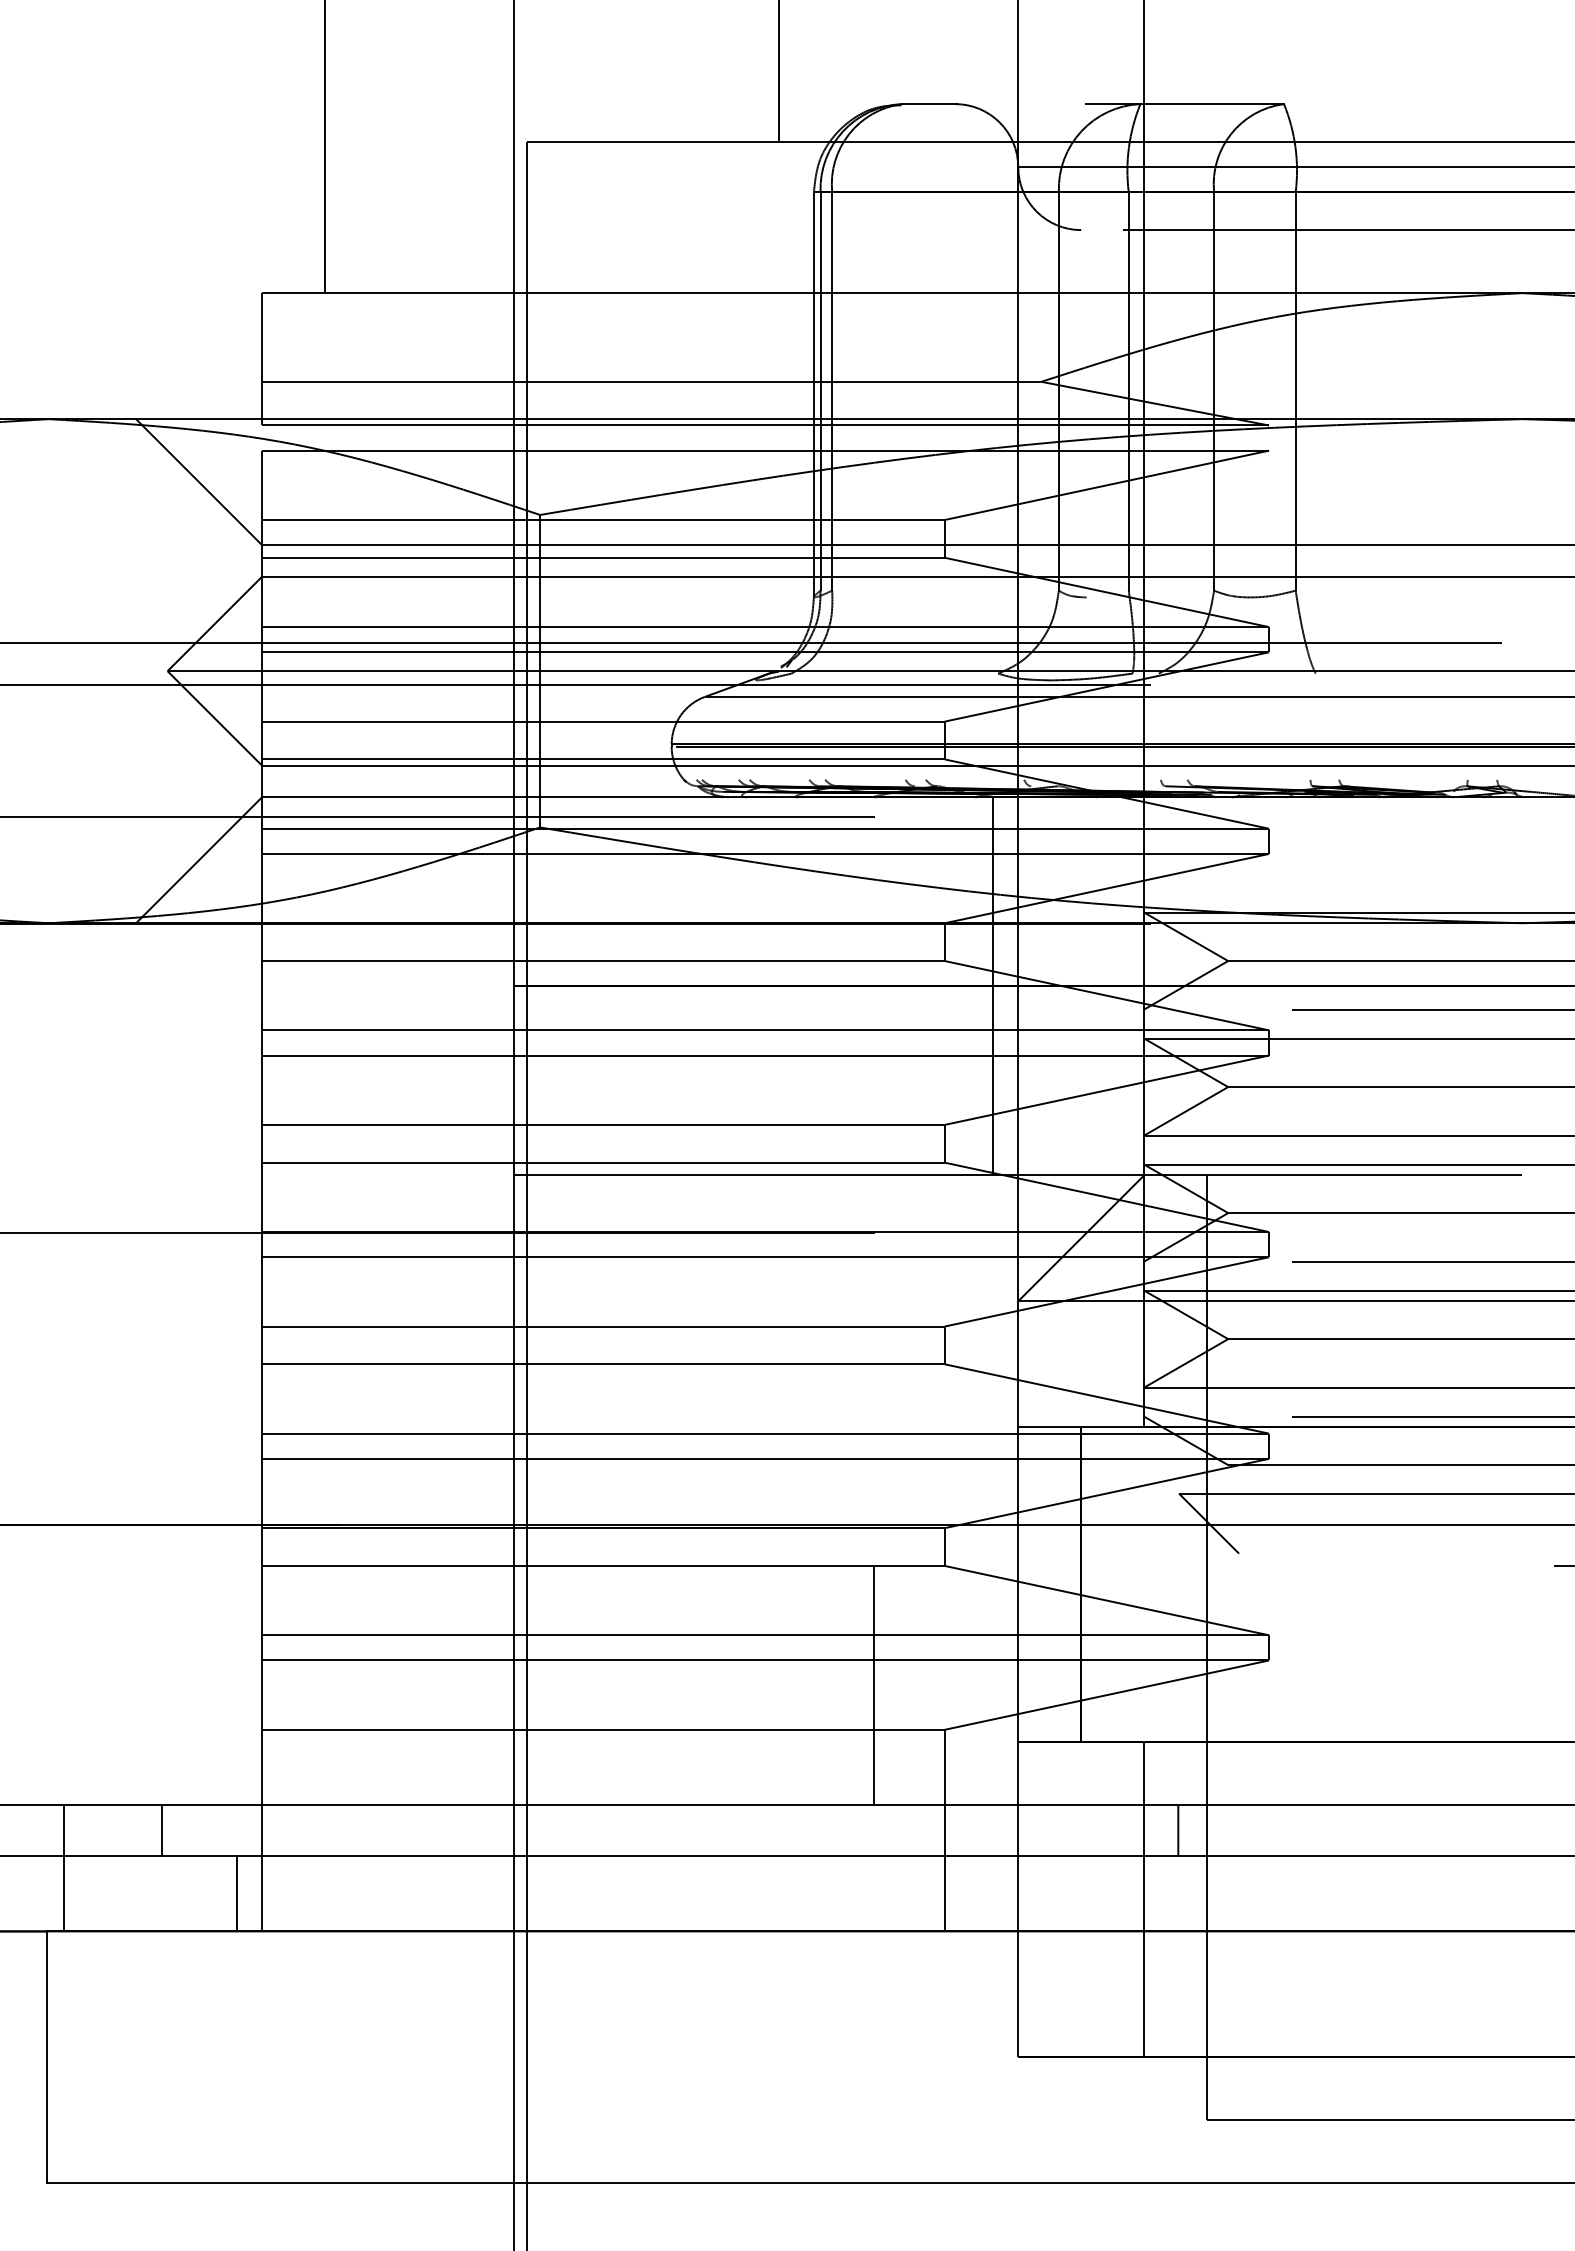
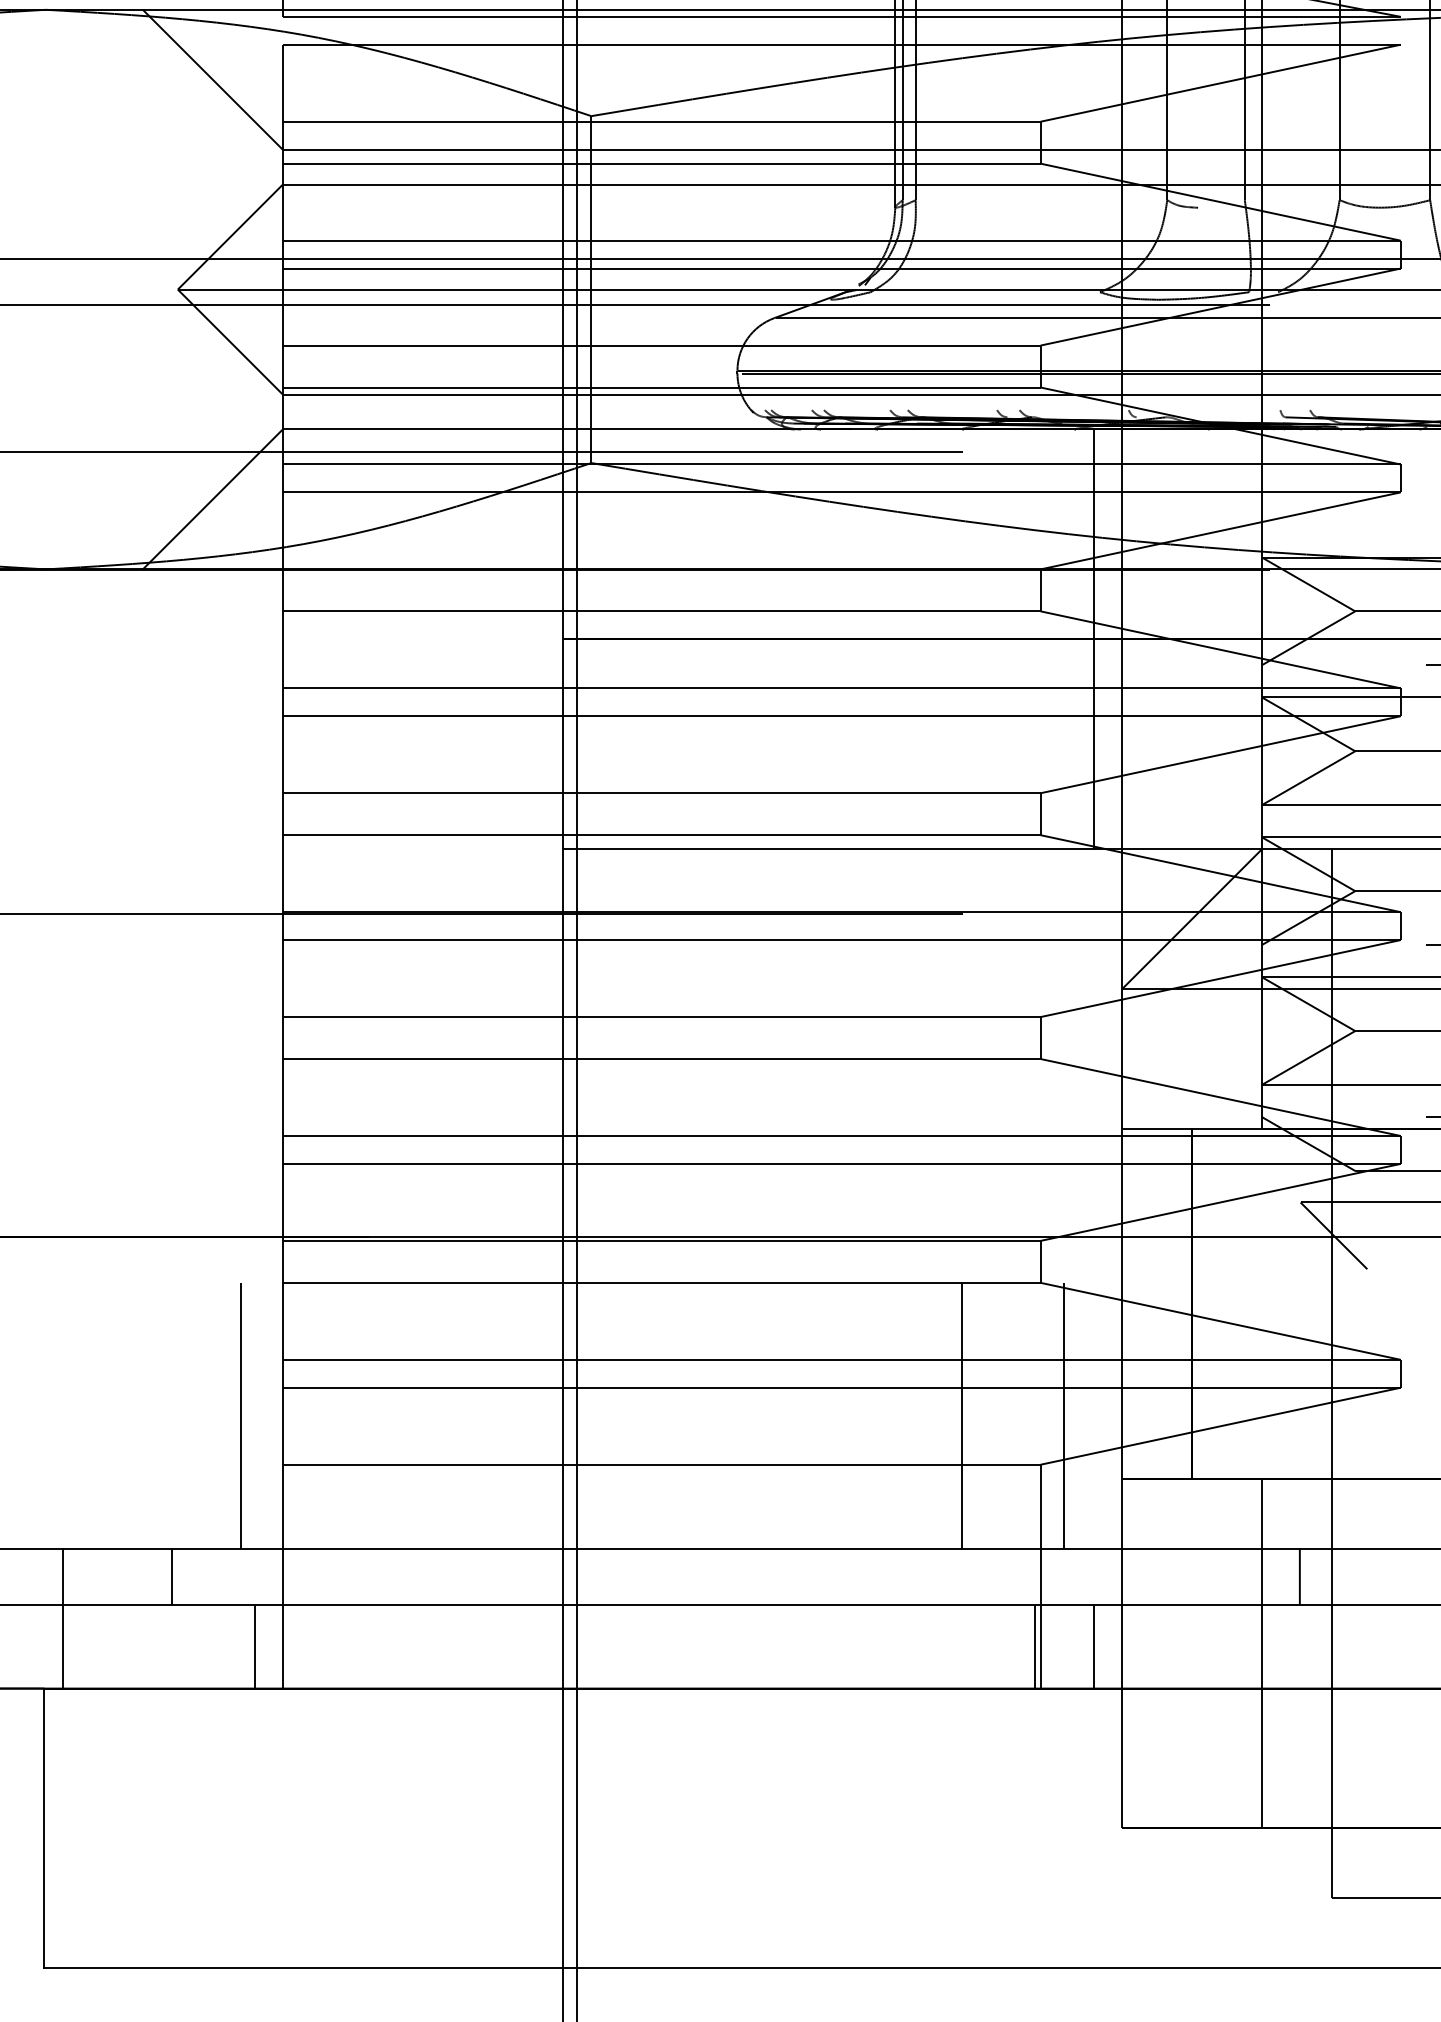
line: (224, 1685) -> (241, 1415), added
line: (965, 1685) -> (1063, 1415), added
line: (939, 1893) -> (1034, 1646), added
line: (993, 1893) -> (1094, 1646), added

